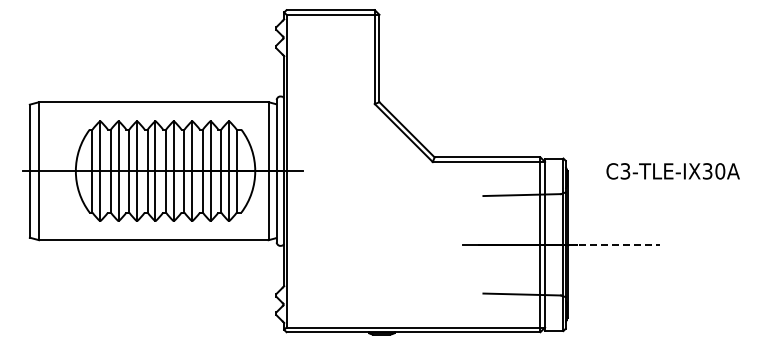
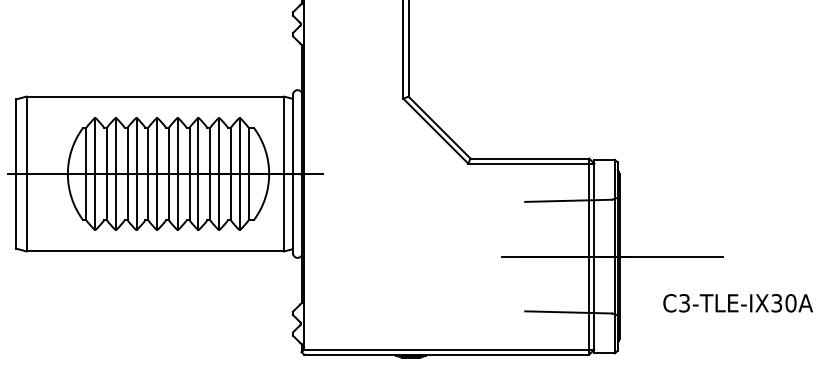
text: (672, 171) -> (737, 303), moved
line: (614, 244) -> (672, 256), dashed -> solid

